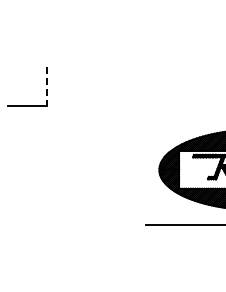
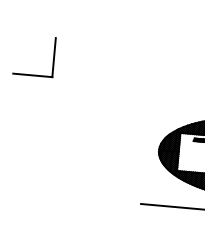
line: (46, 86) -> (53, 57), dashed -> solid

